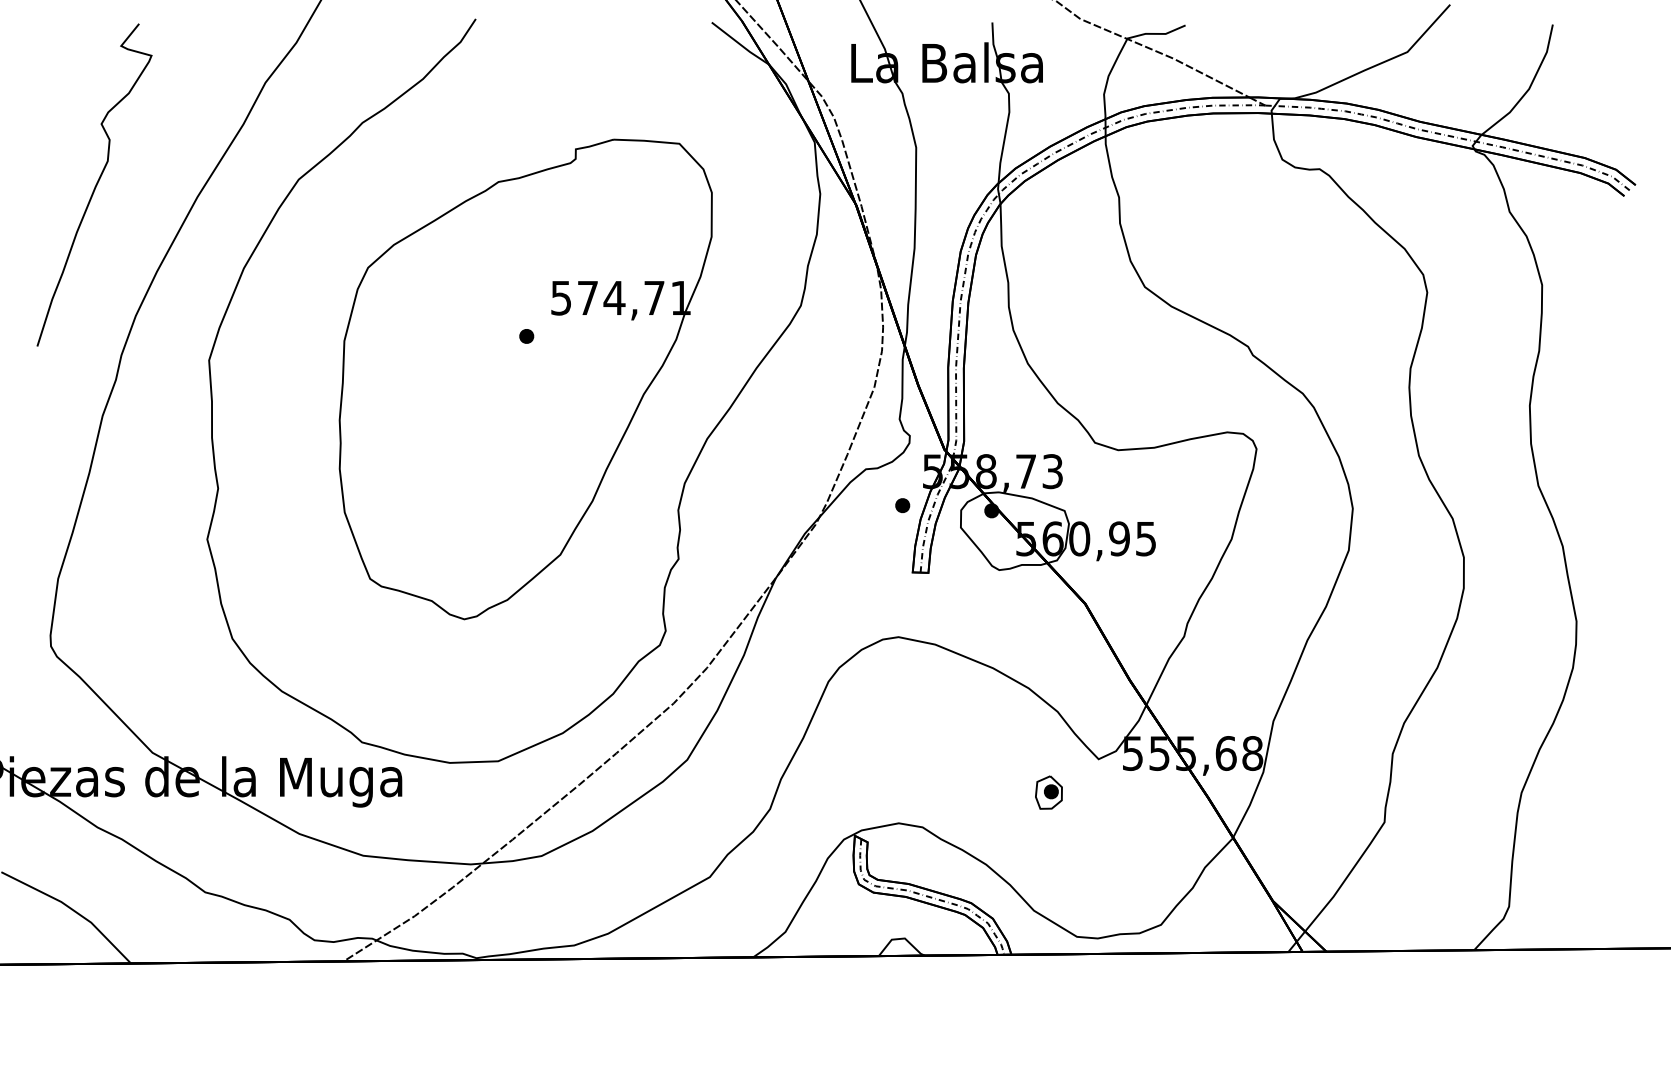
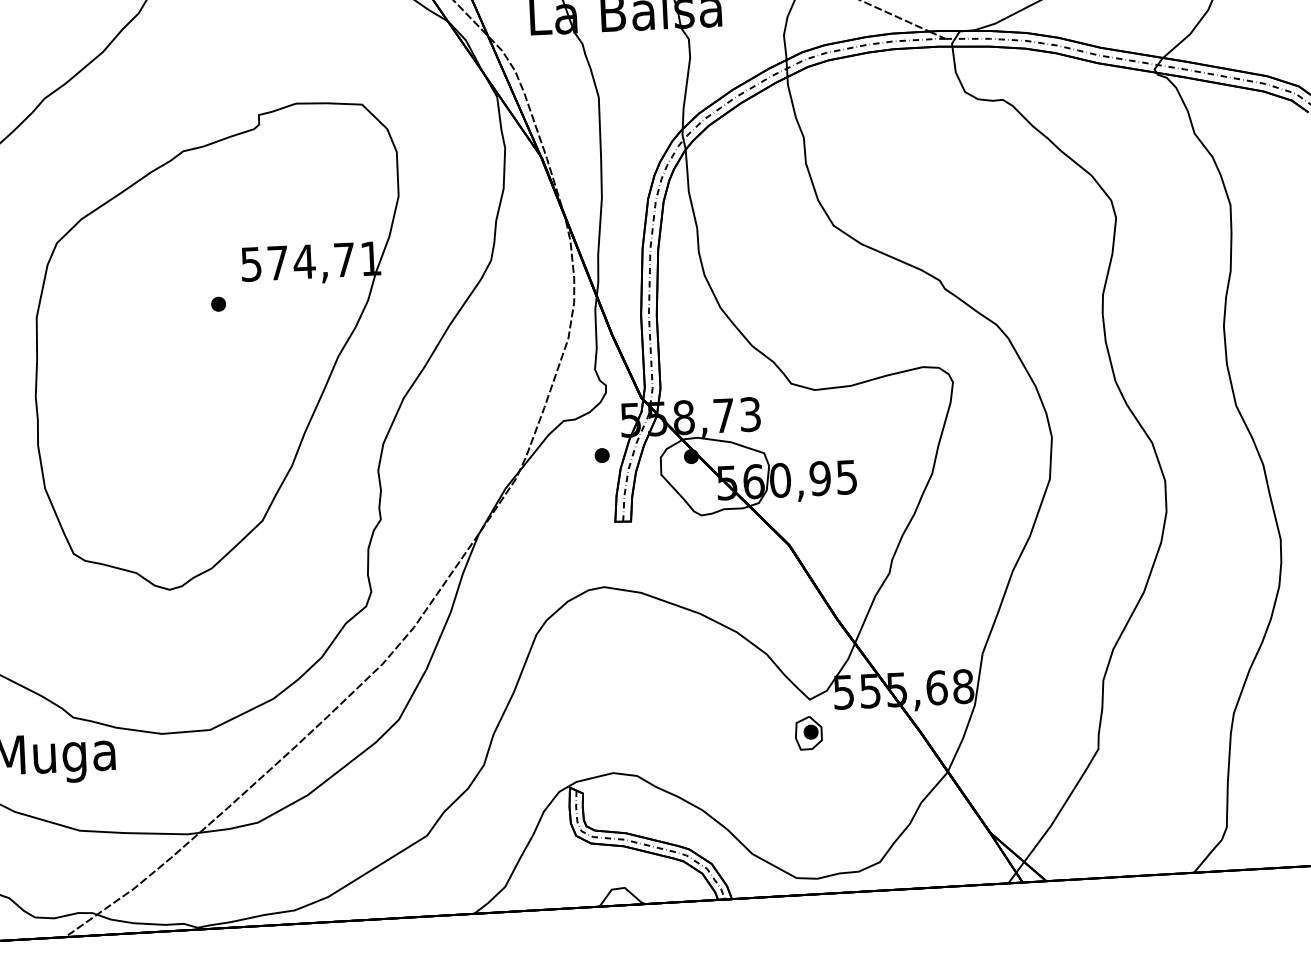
part: (1048, 792) -> (808, 733), moved

